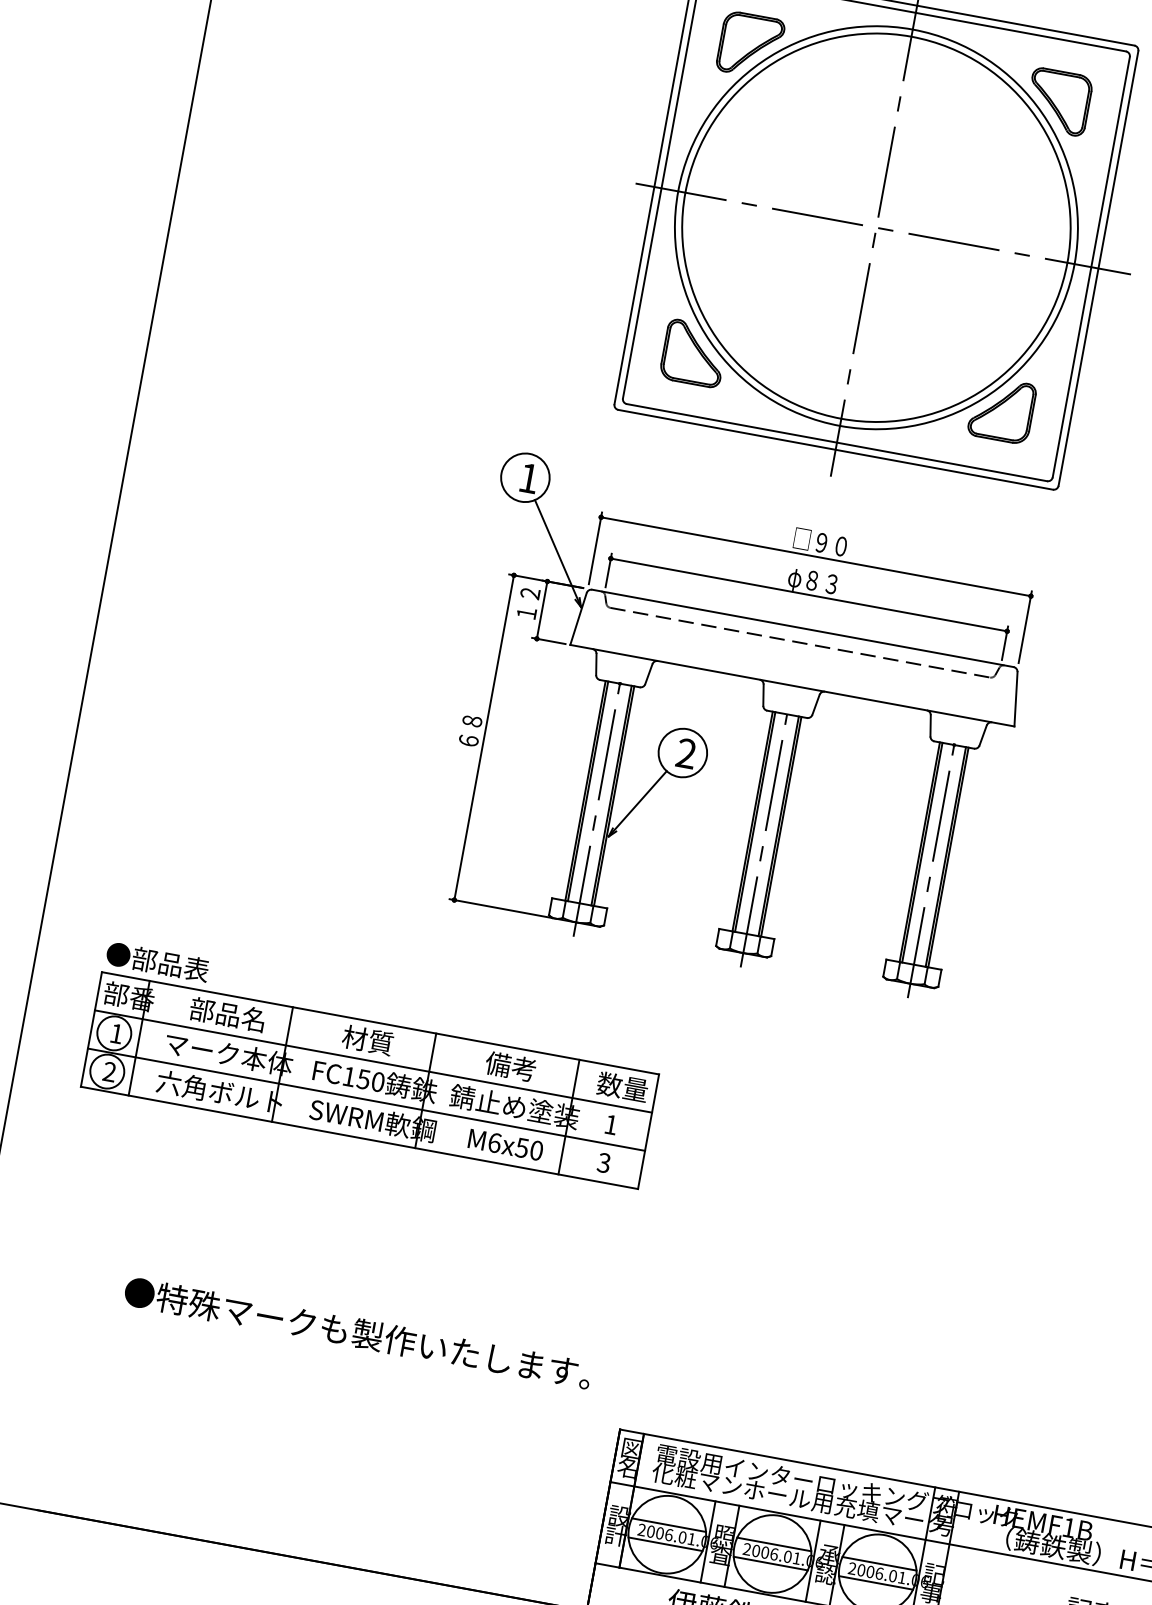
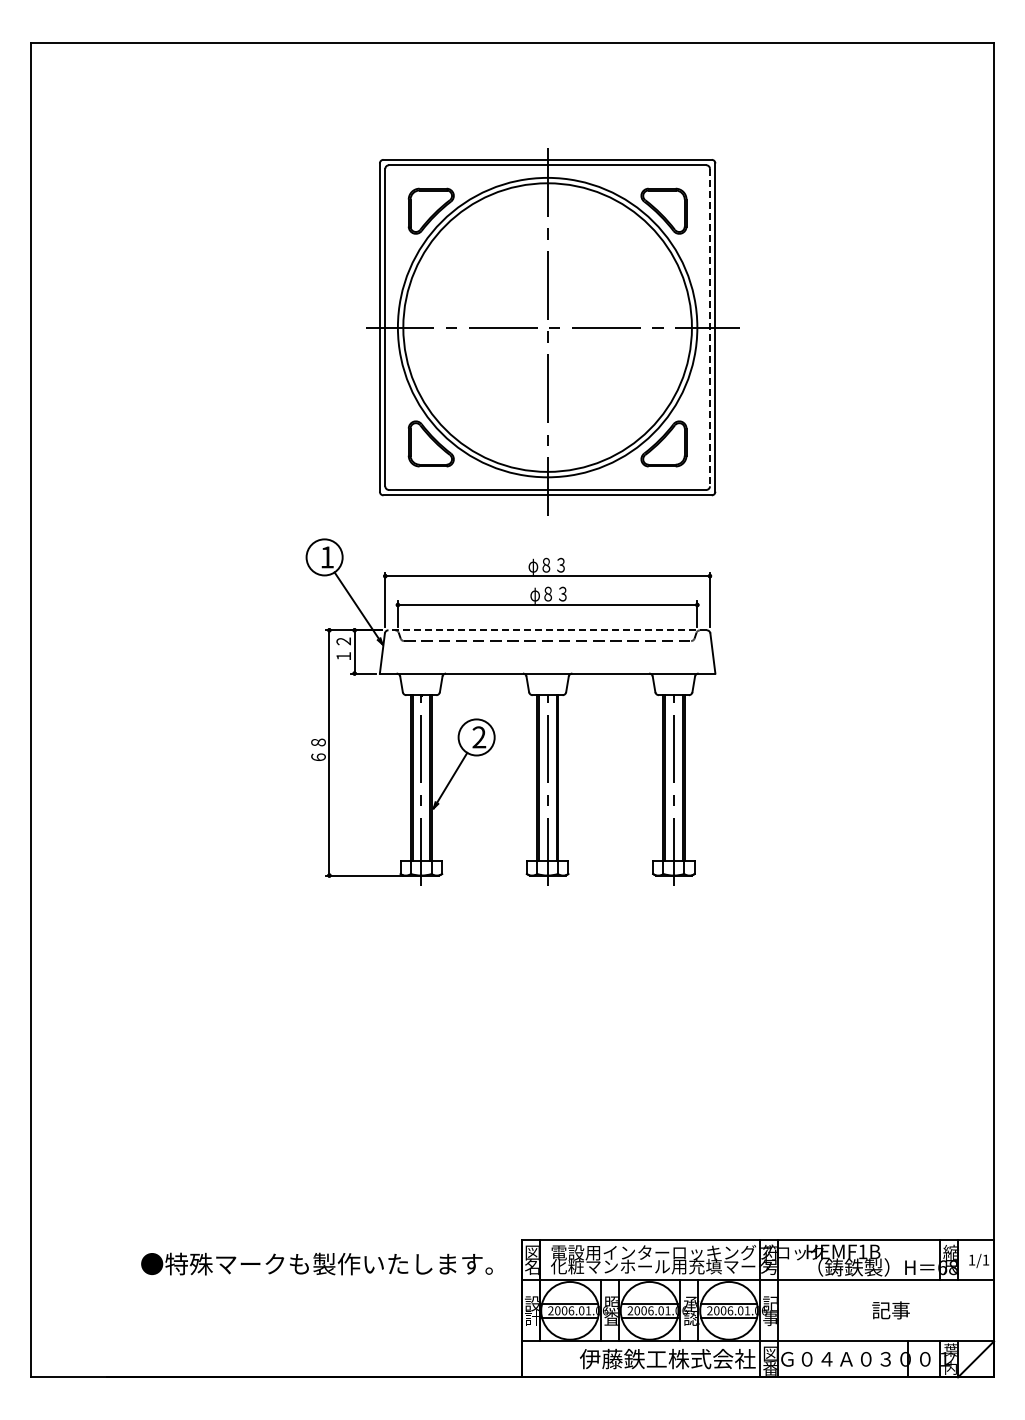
line: (1090, 266) -> (709, 327), solid -> dashed
text: (819, 542) -> (548, 565), □９０ -> φ８３
line: (802, 628) -> (547, 630), solid -> dashed
part: (372, 1064) -> (291, 1006), removed
text: (357, 1332) -> (316, 1263), moved

